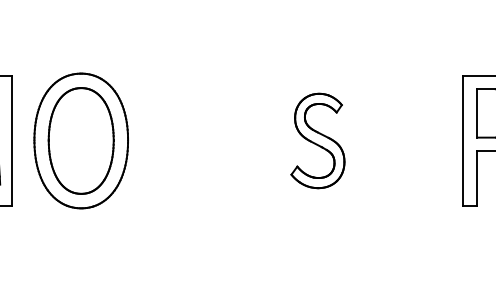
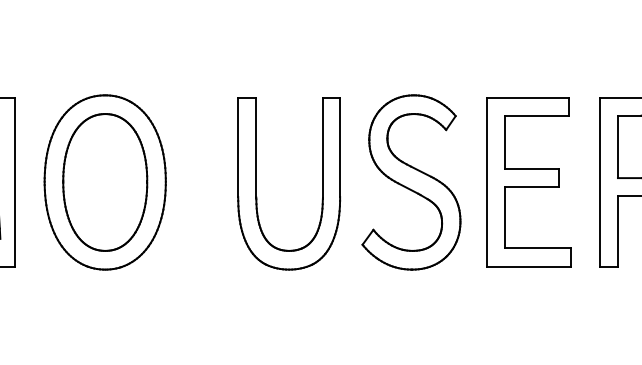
part: (317, 140) -> (410, 181), size x1.43
part: (408, 140) -> (528, 181), added
part: (198, 142) -> (256, 184), added

